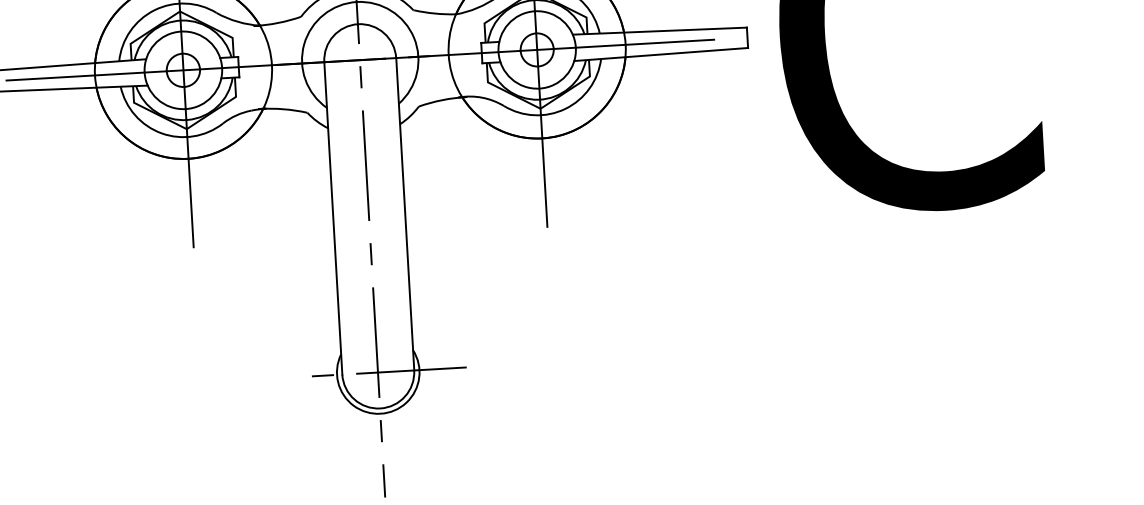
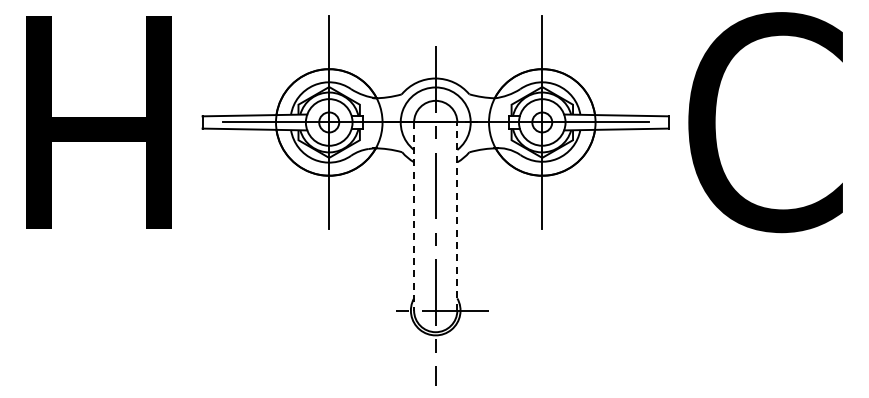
line: (405, 214) -> (457, 216), solid -> dashed
line: (334, 219) -> (414, 217), solid -> dashed

